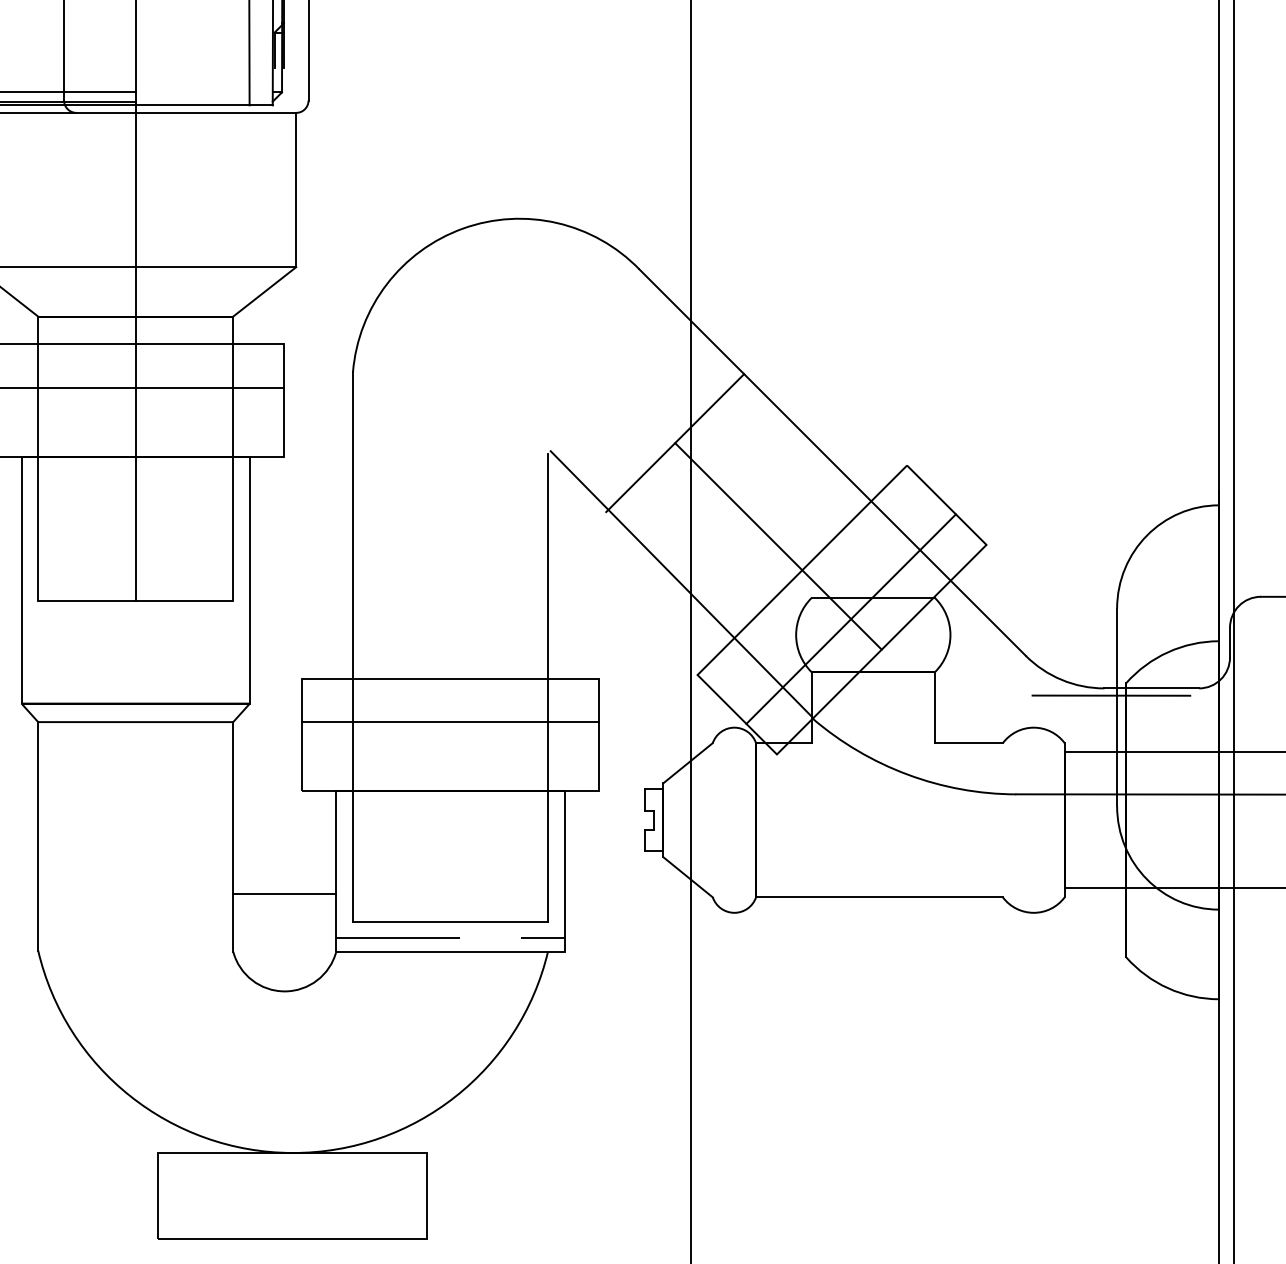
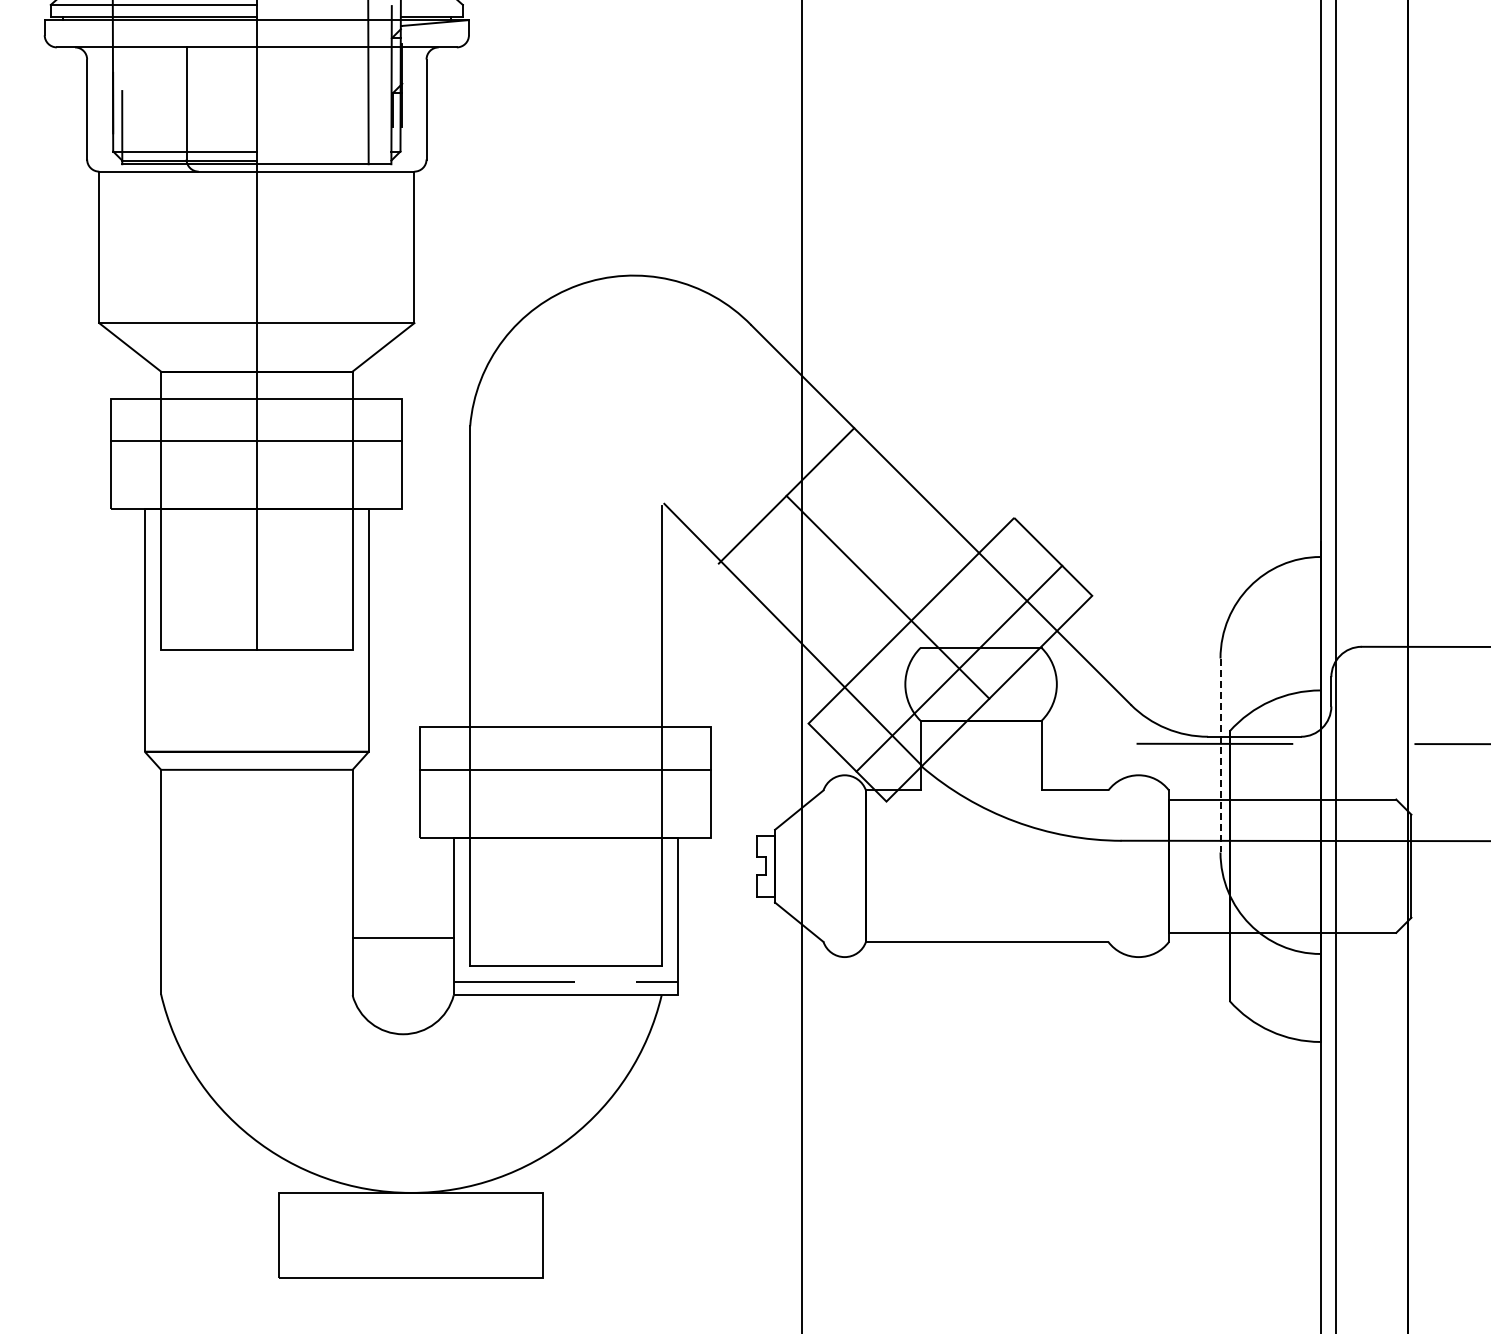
line: (1117, 707) -> (1220, 755), solid -> dashed

